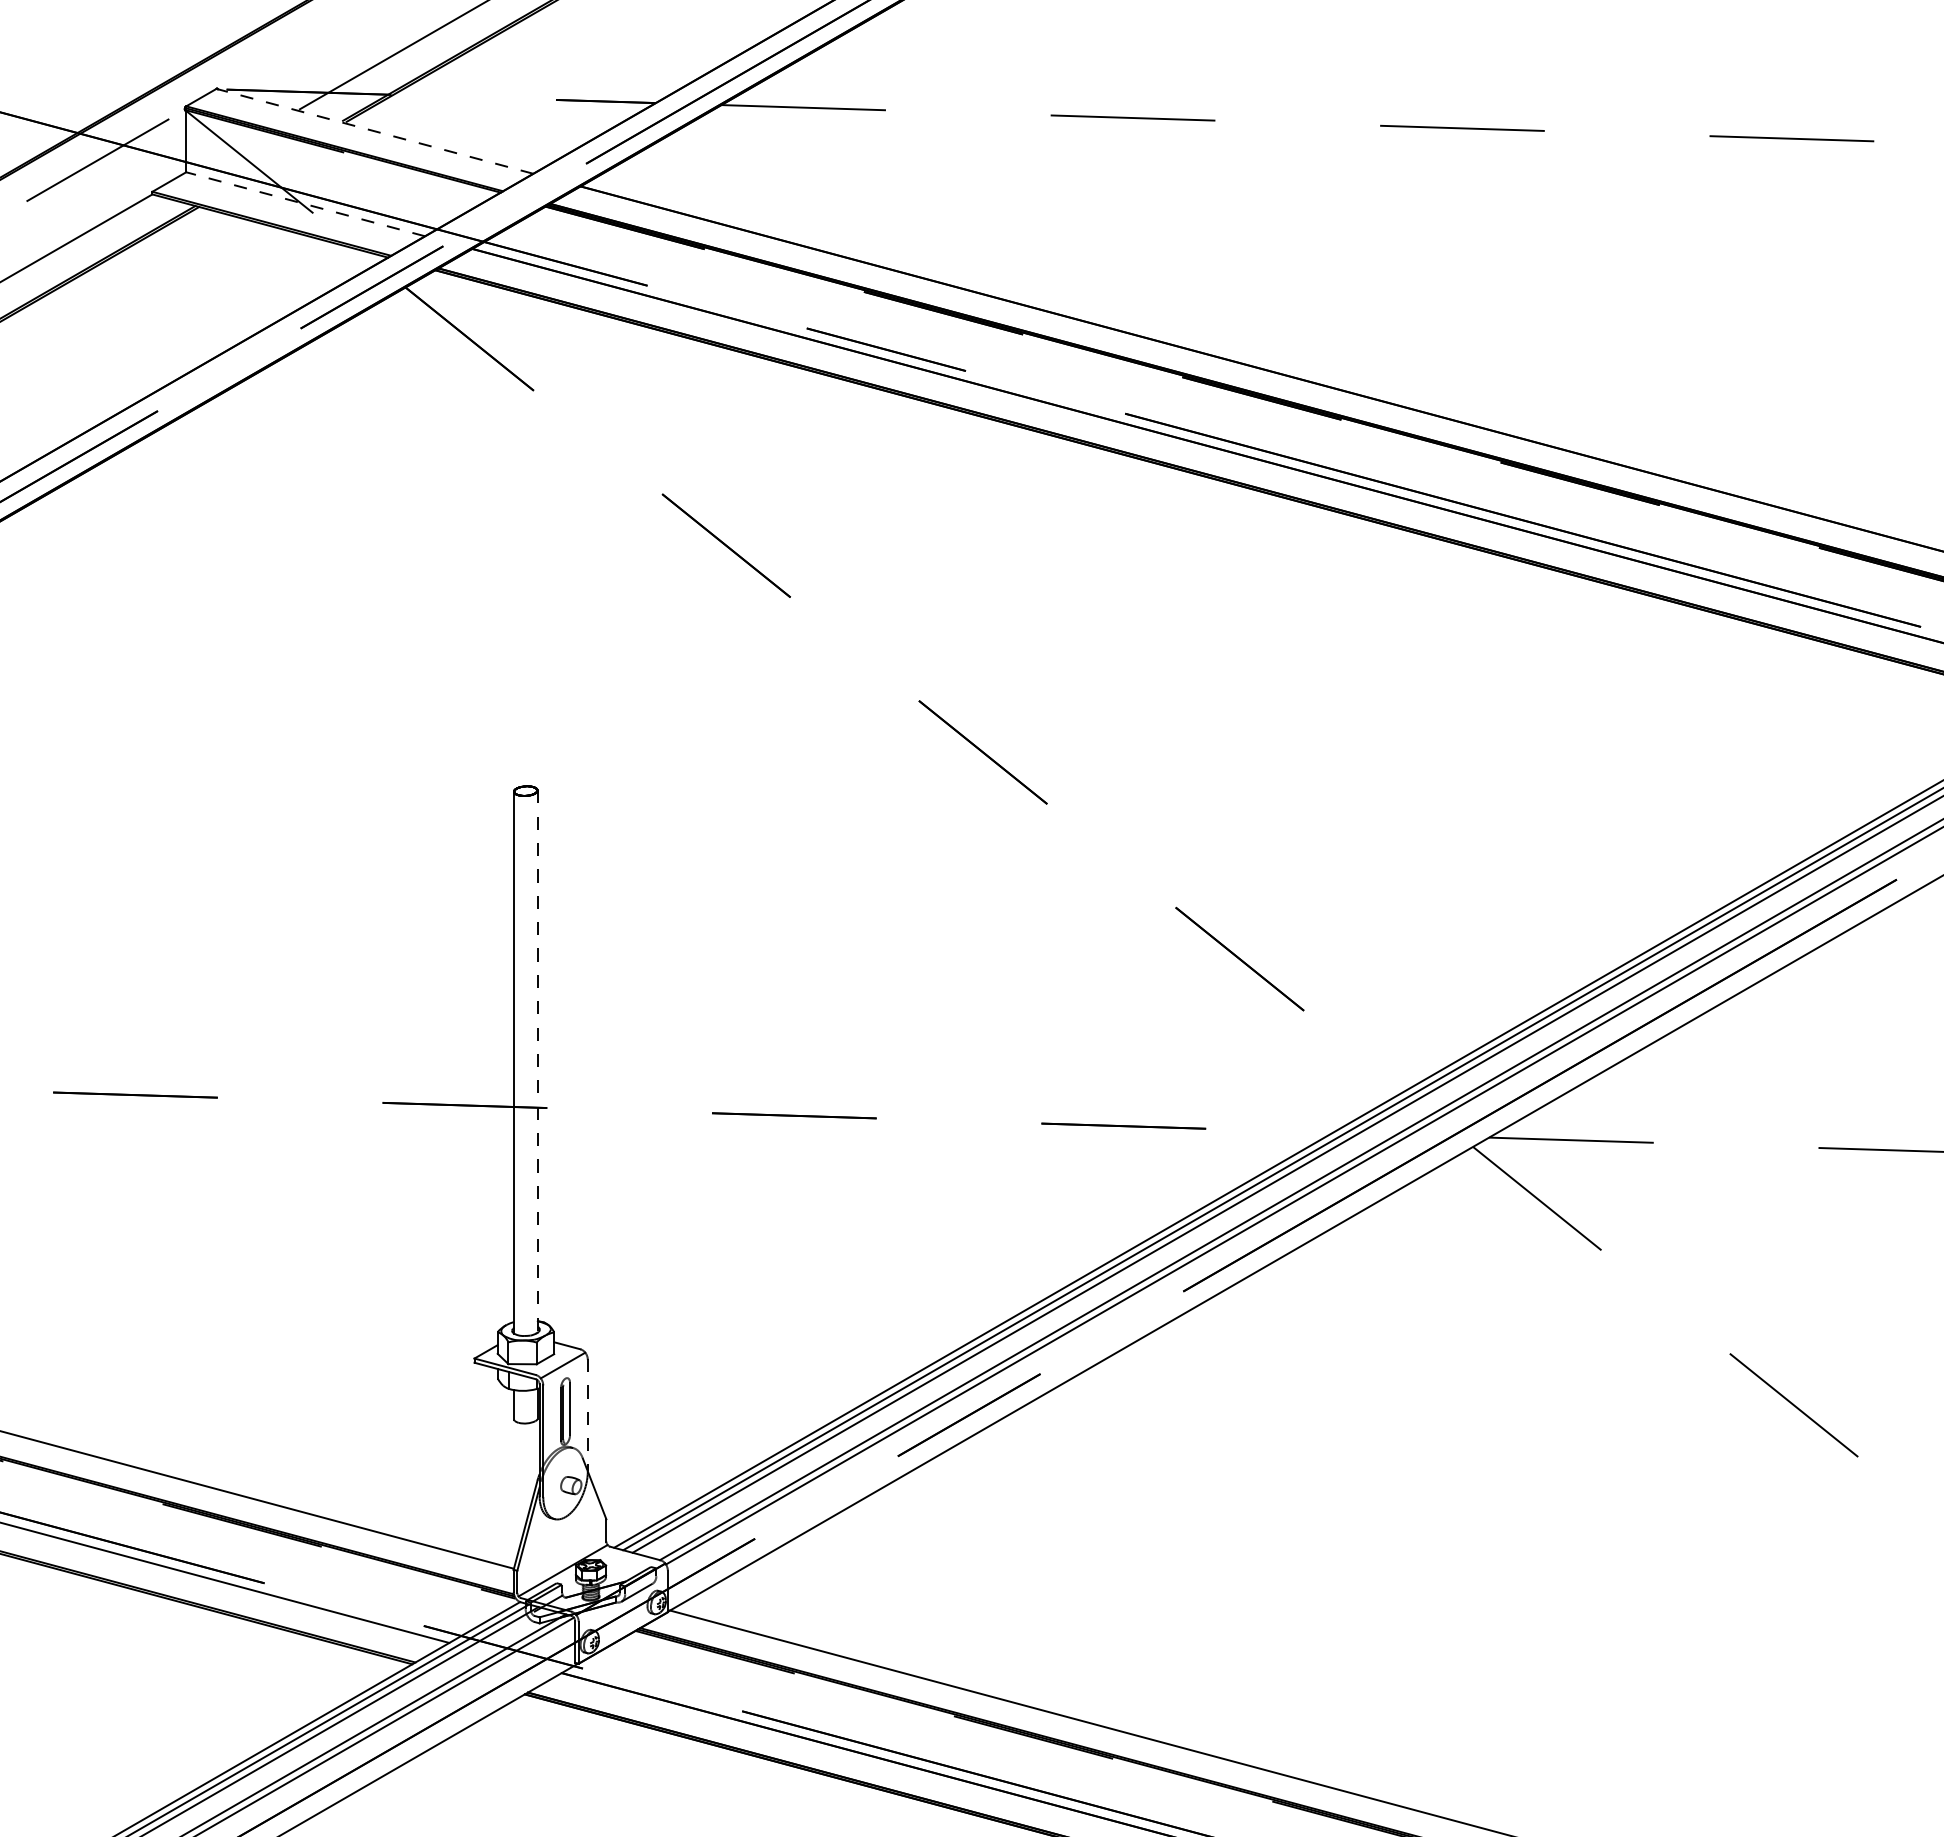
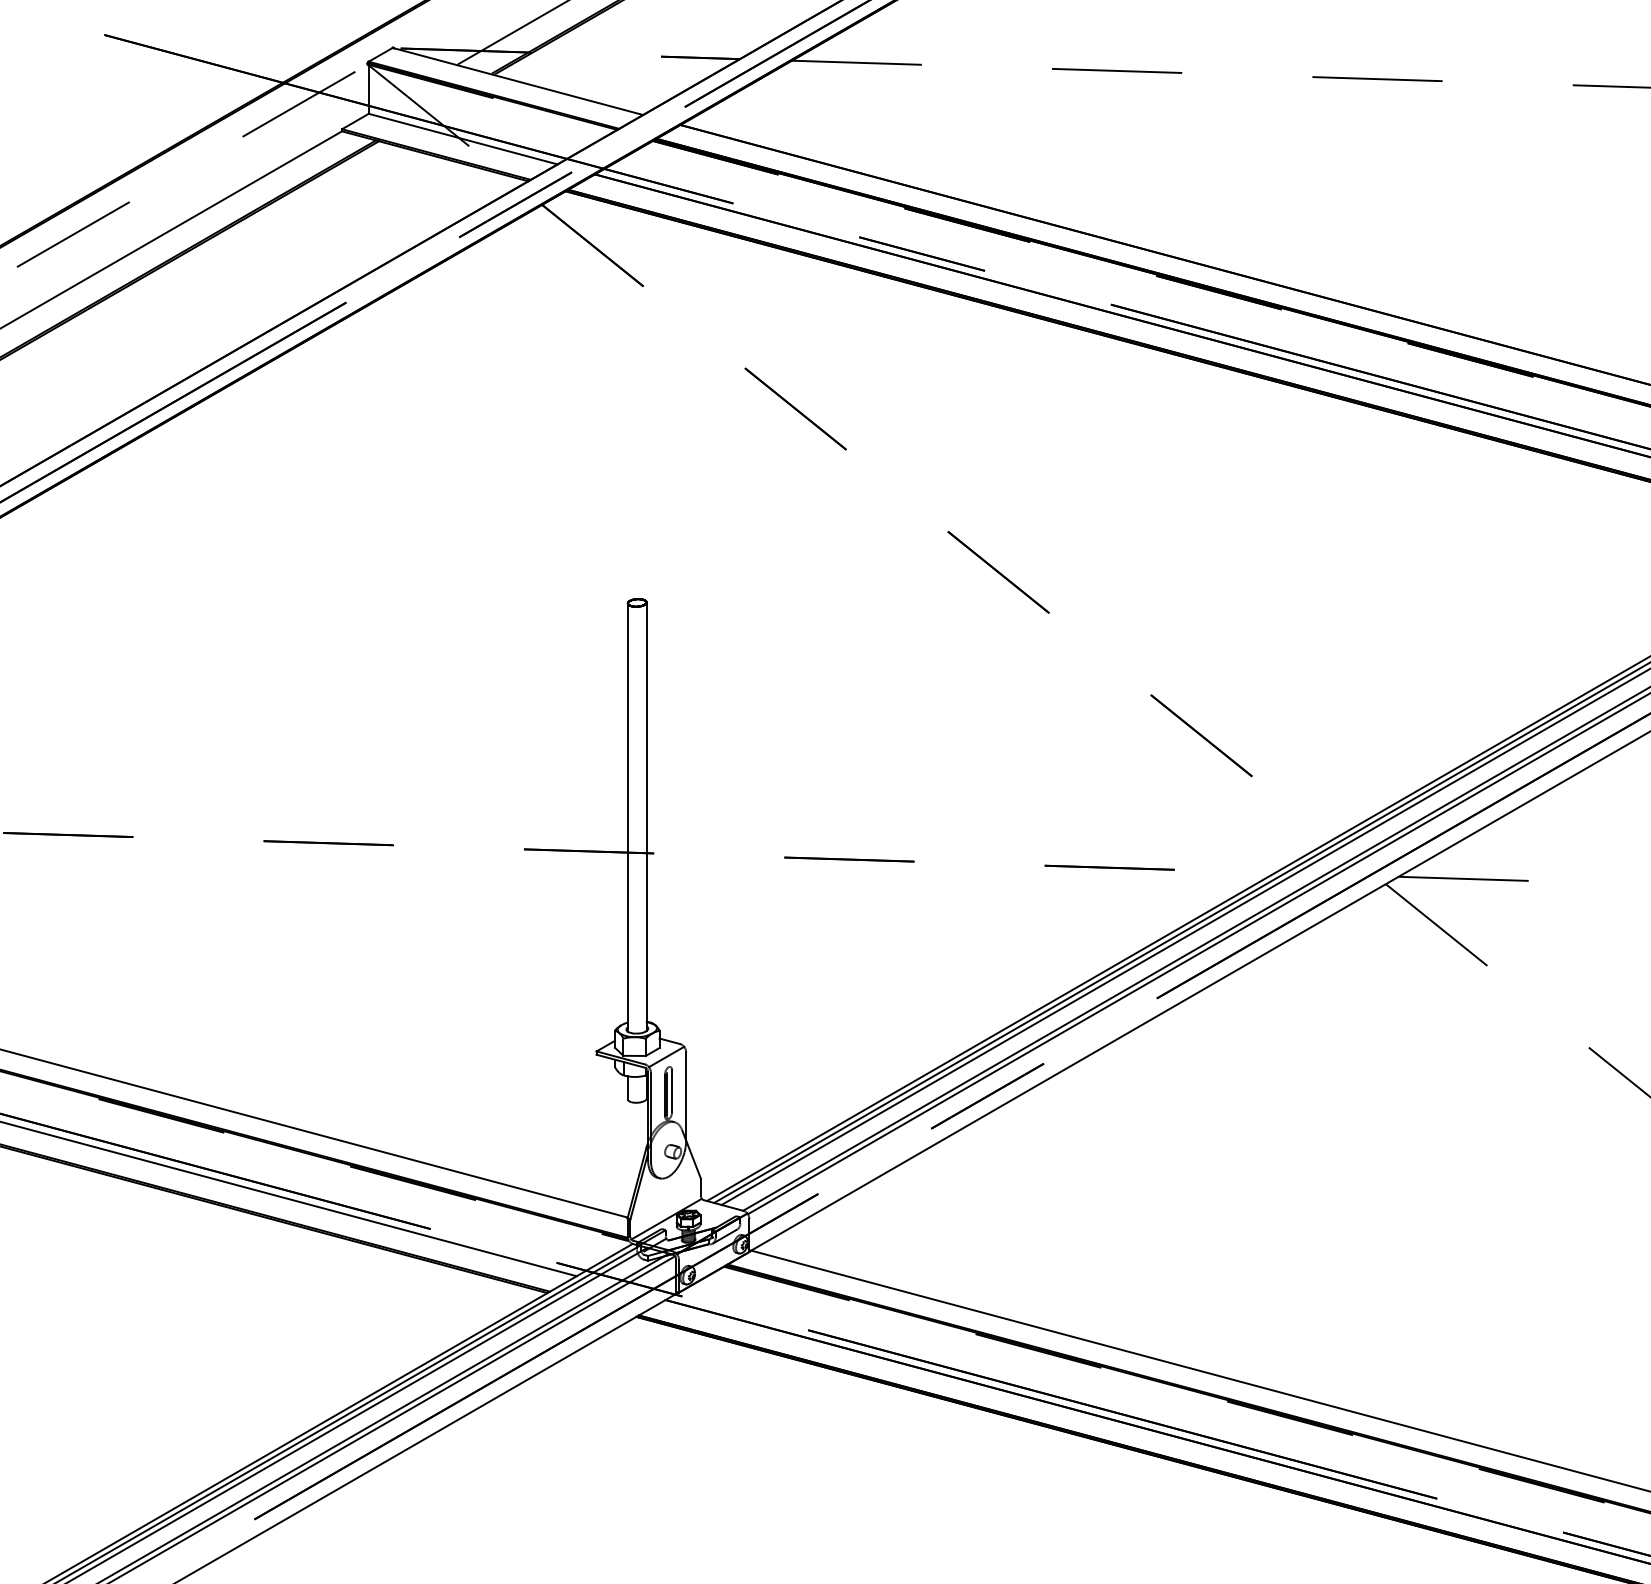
line: (374, 131) -> (517, 81), dashed -> solid
line: (306, 204) -> (463, 139), dashed -> solid
line: (537, 1062) -> (646, 817), dashed -> solid
line: (588, 1415) -> (686, 1096), dashed -> solid

